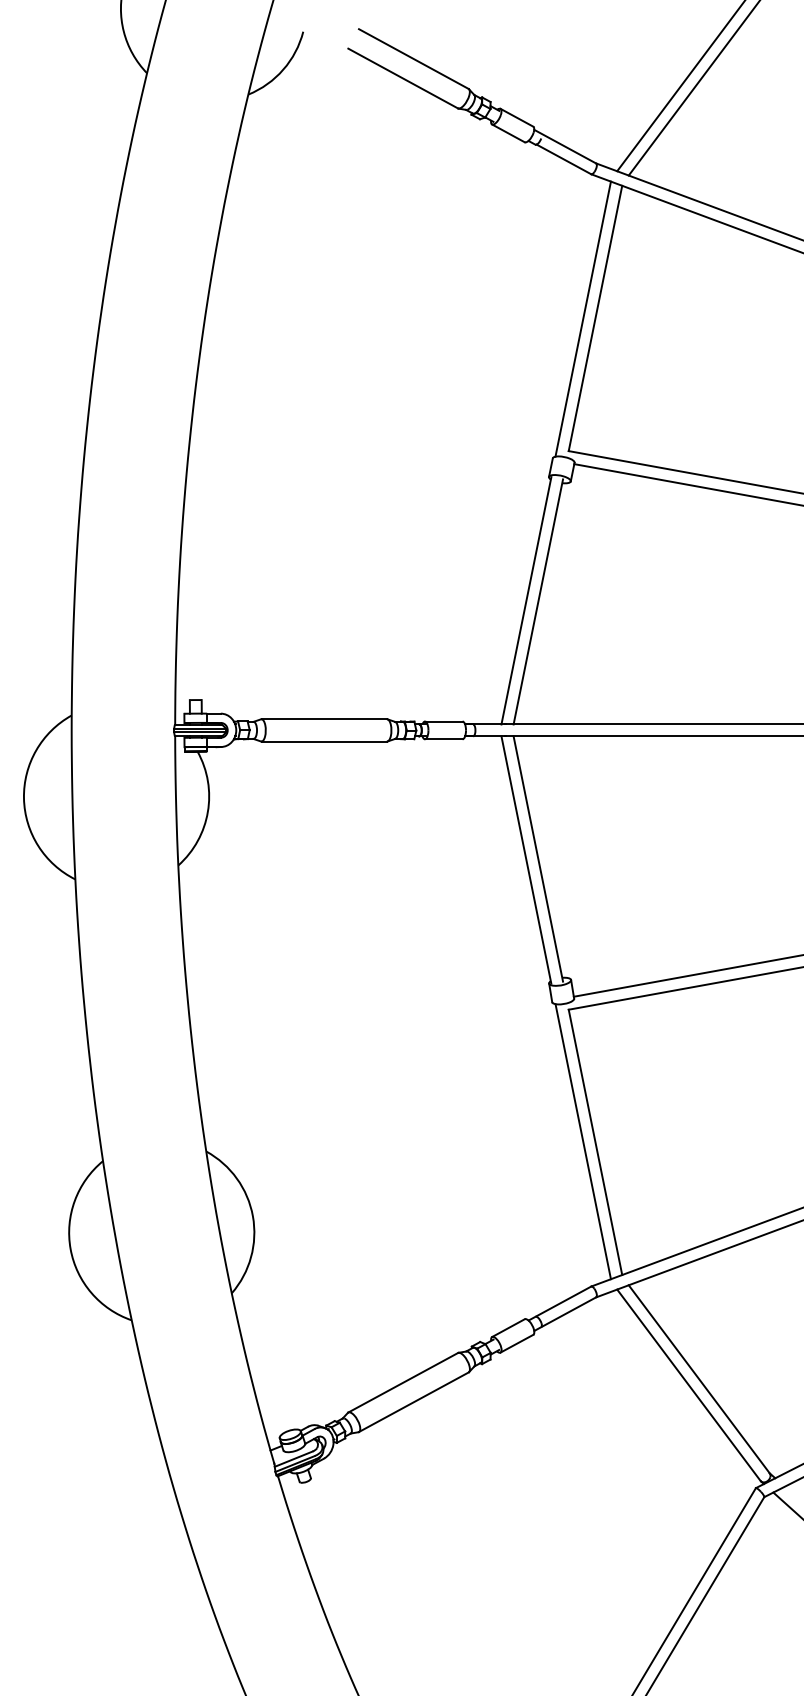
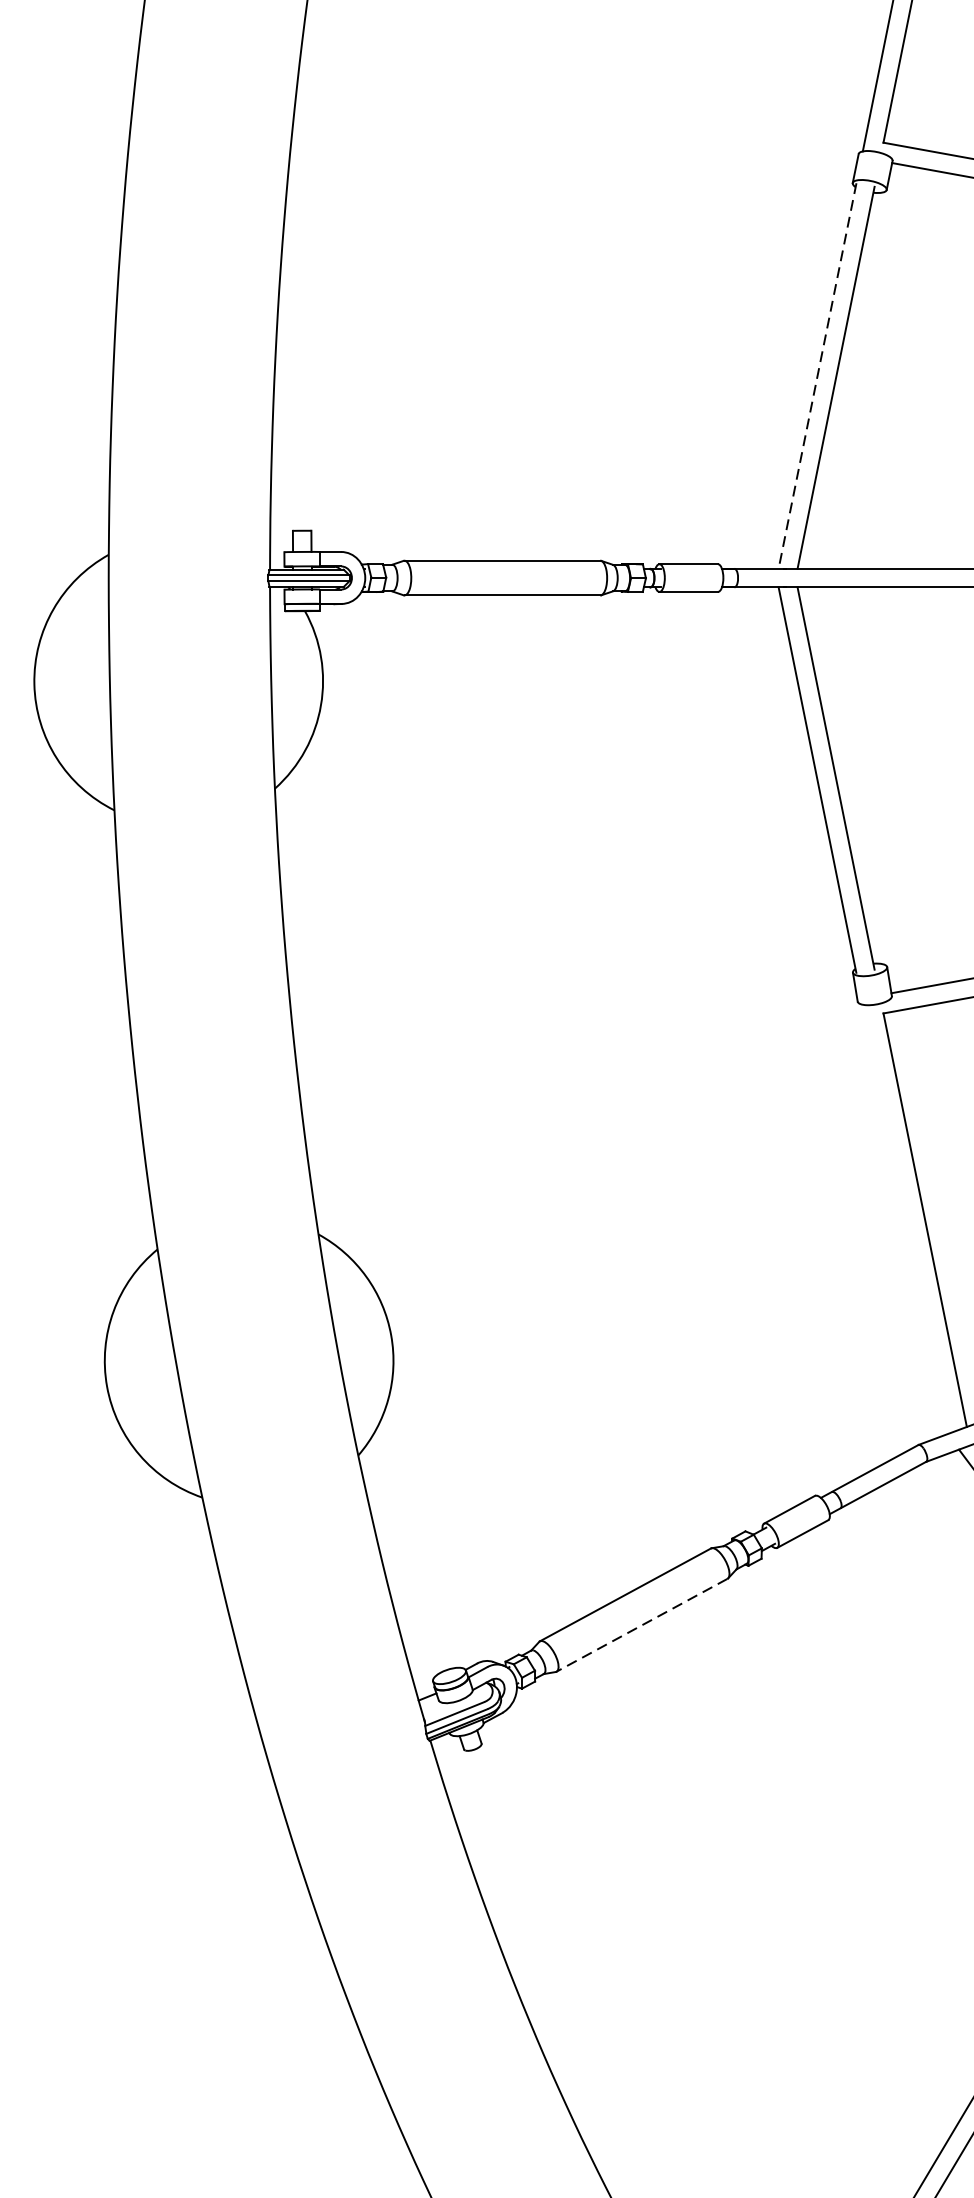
line: (526, 601) -> (817, 377), solid -> dashed
line: (582, 1141) -> (904, 1218), removed
line: (413, 1402) -> (641, 1625), solid -> dashed

